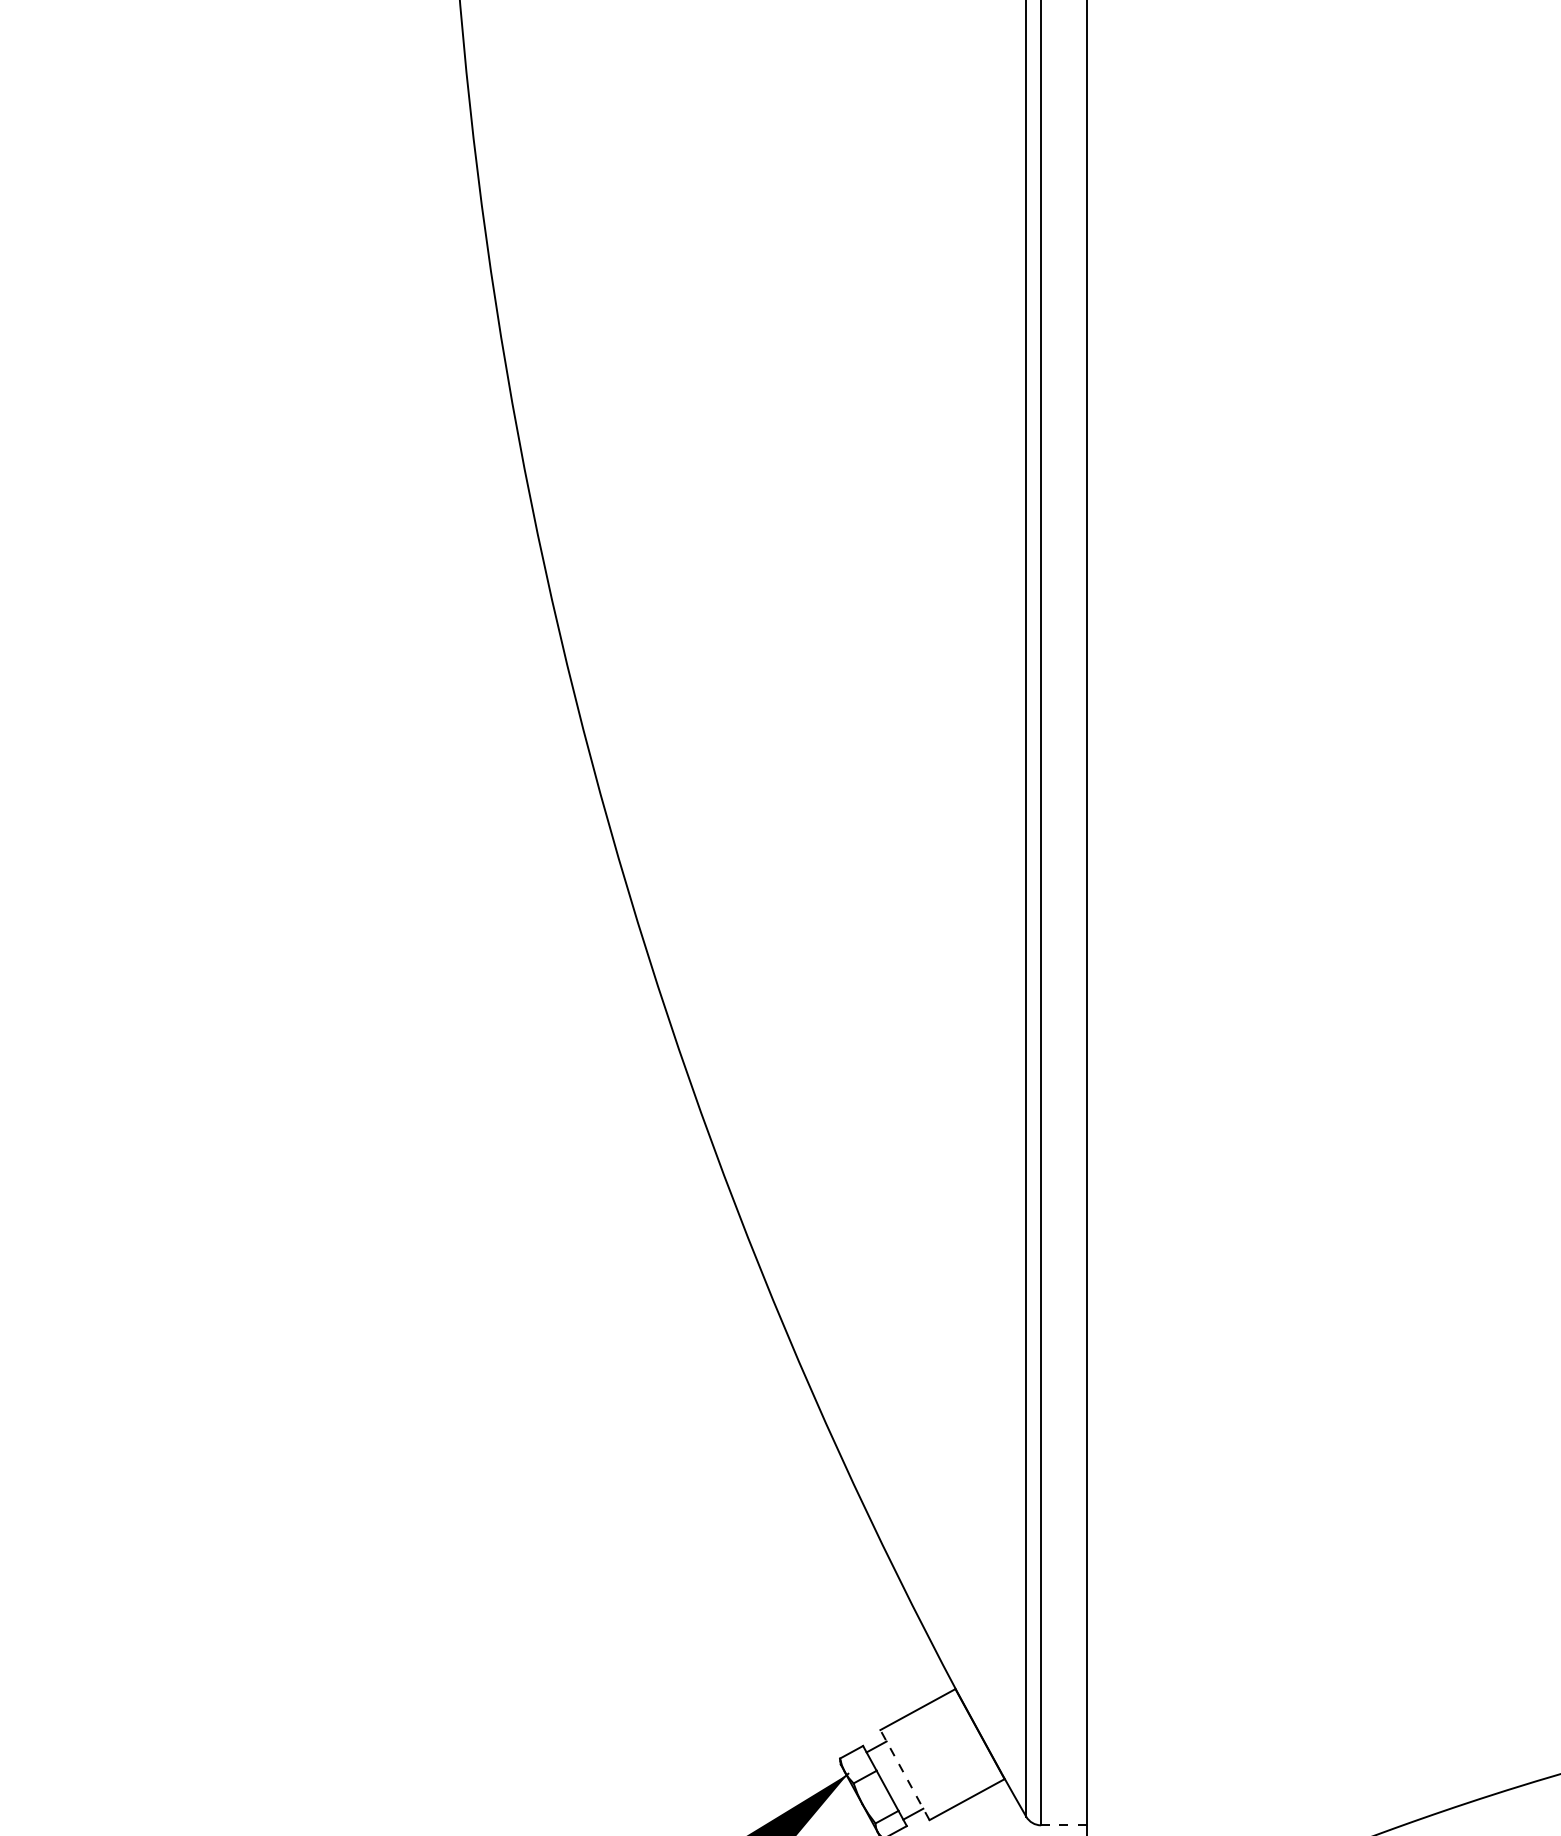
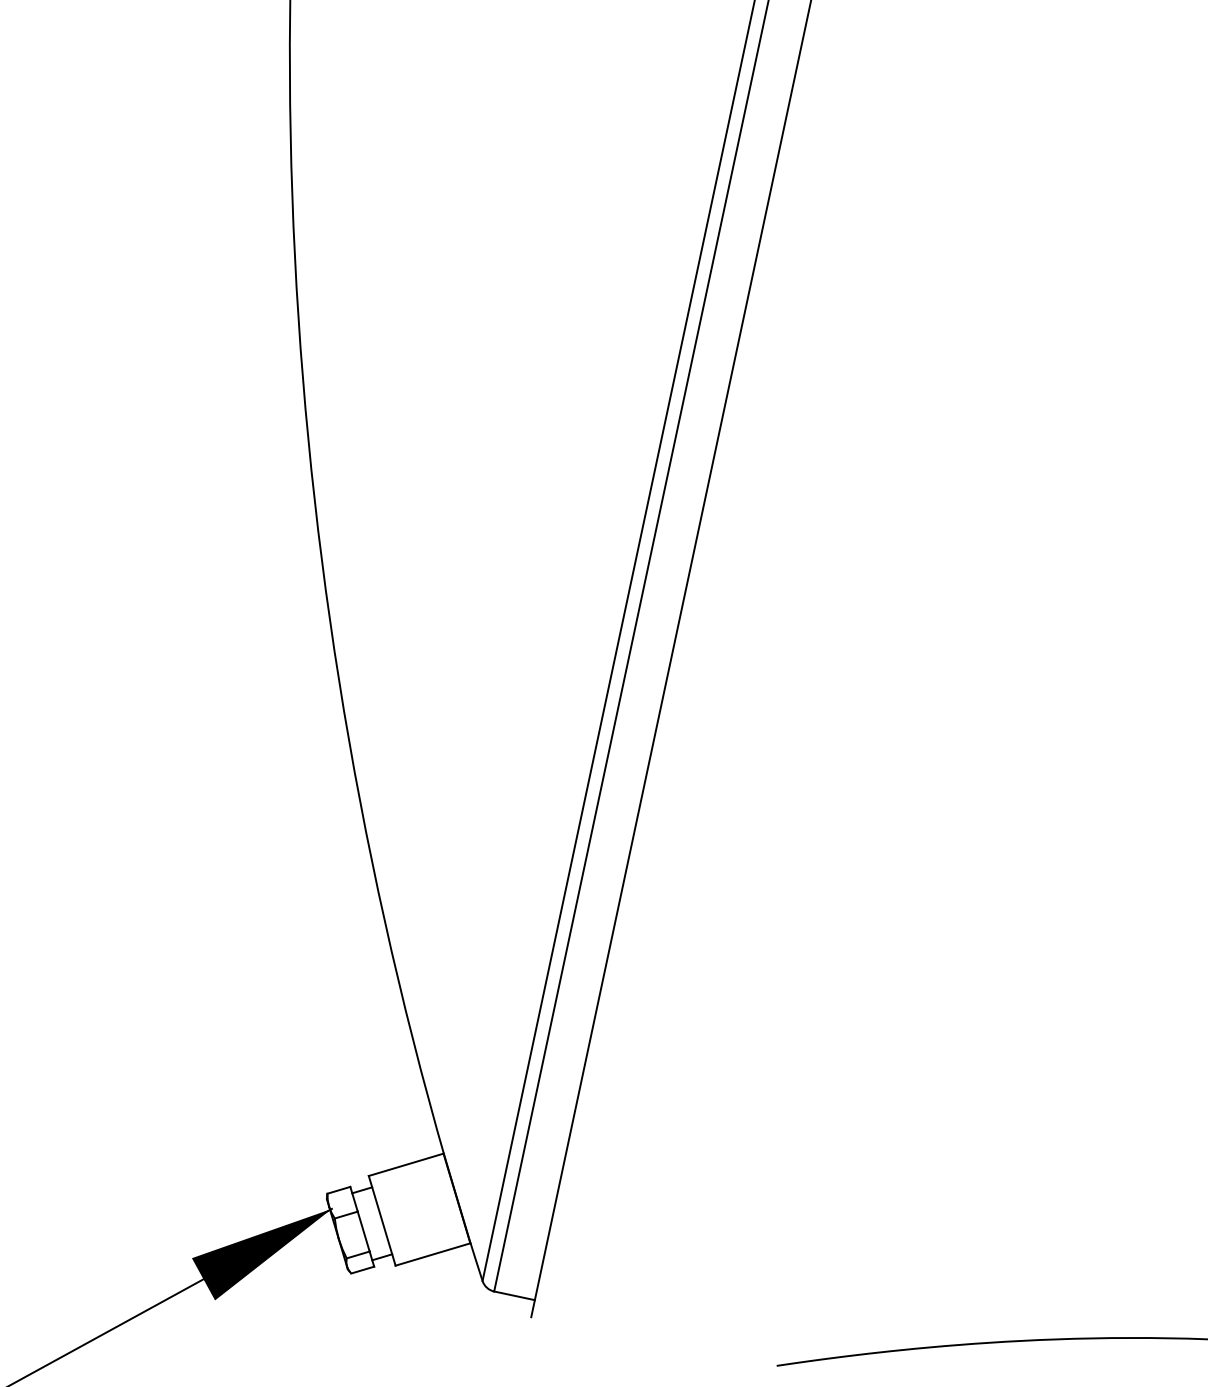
line: (904, 1774) -> (381, 1220), dashed -> solid
line: (1063, 1825) -> (514, 1295), dashed -> solid

